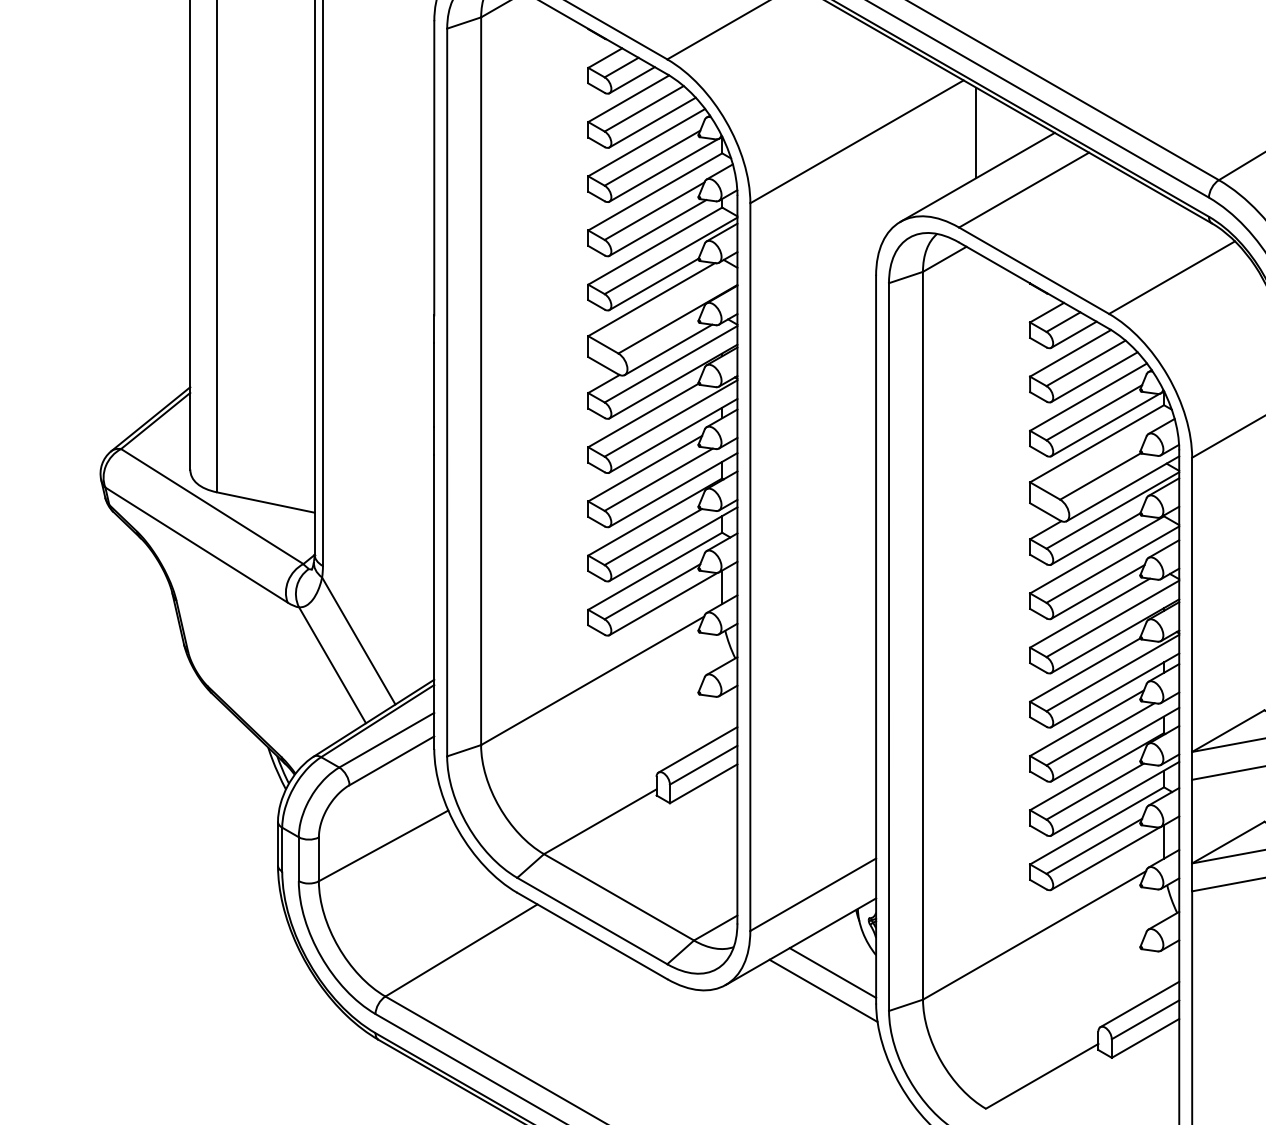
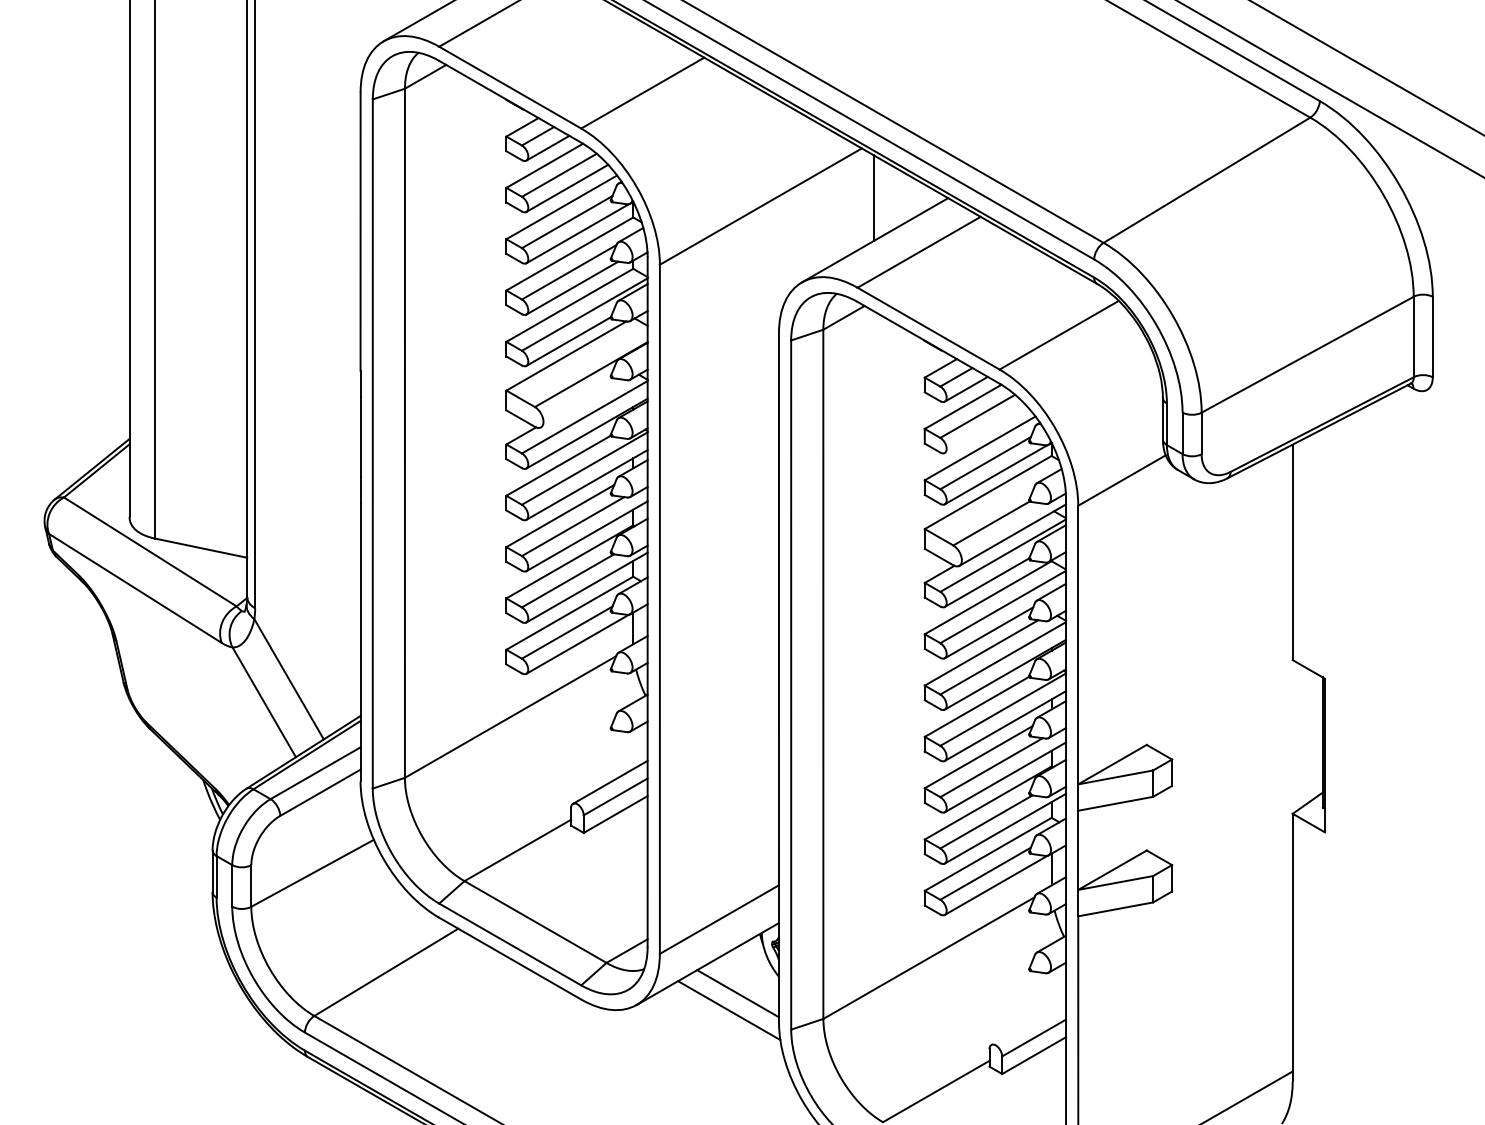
line: (668, 349) -> (582, 403), removed
line: (1094, 377) -> (985, 429), removed
line: (1139, 1004) -> (1028, 1023), removed

